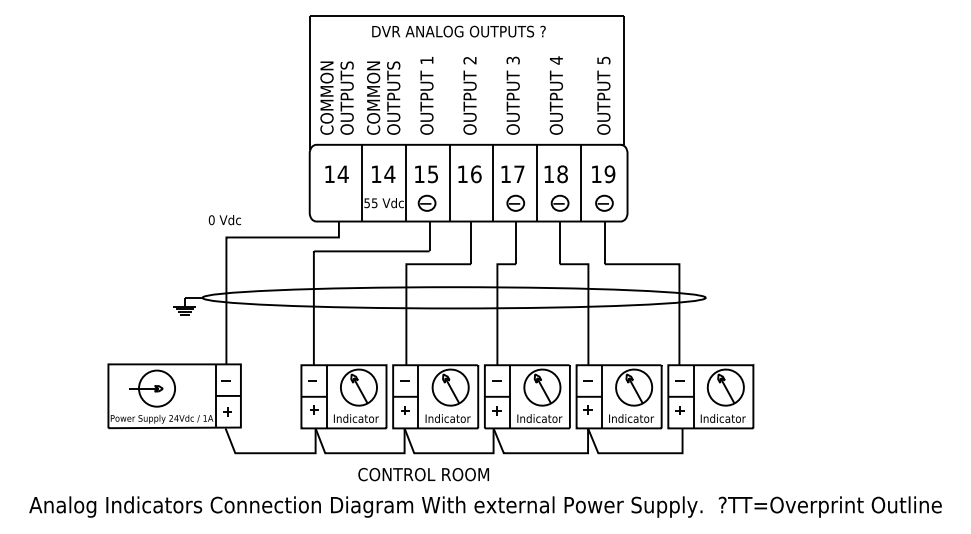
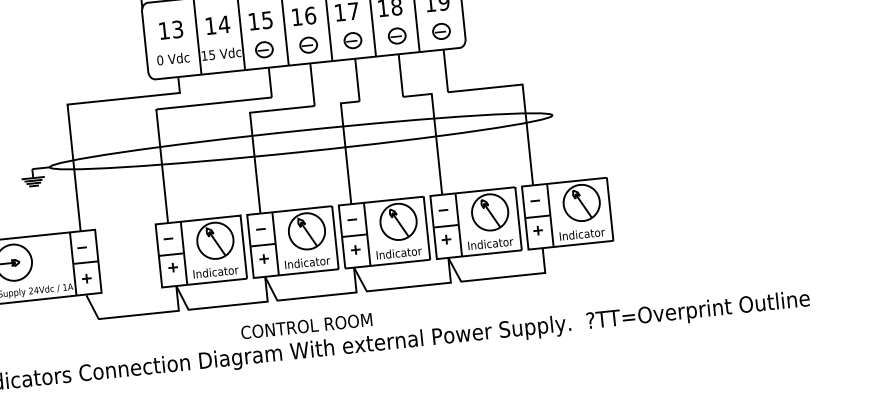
text: (342, 174) -> (176, 29), 14 -> 13
part: (471, 202) -> (308, 44), added
text: (366, 203) -> (203, 56), 55 -> 15
text: (224, 220) -> (172, 59), moved
text: (423, 474) -> (306, 326), moved

